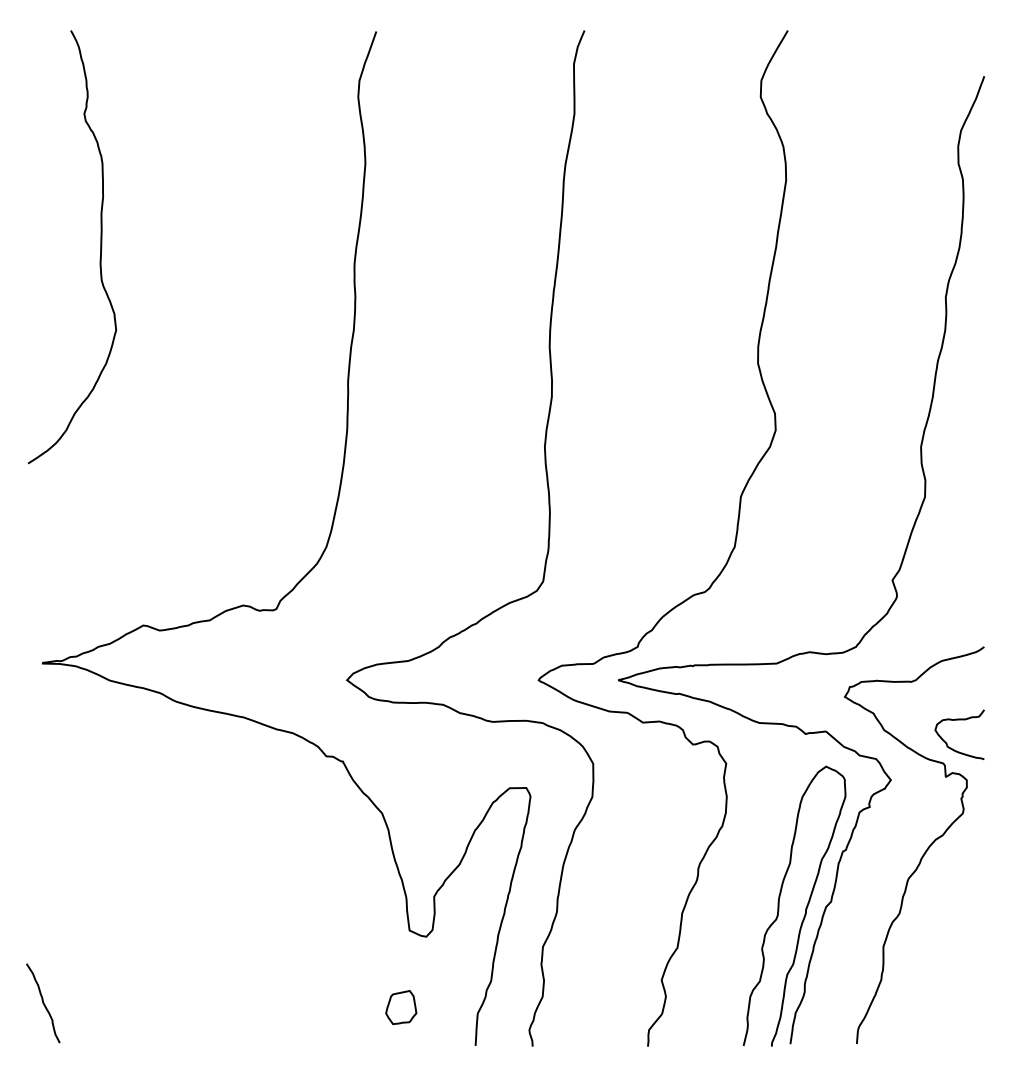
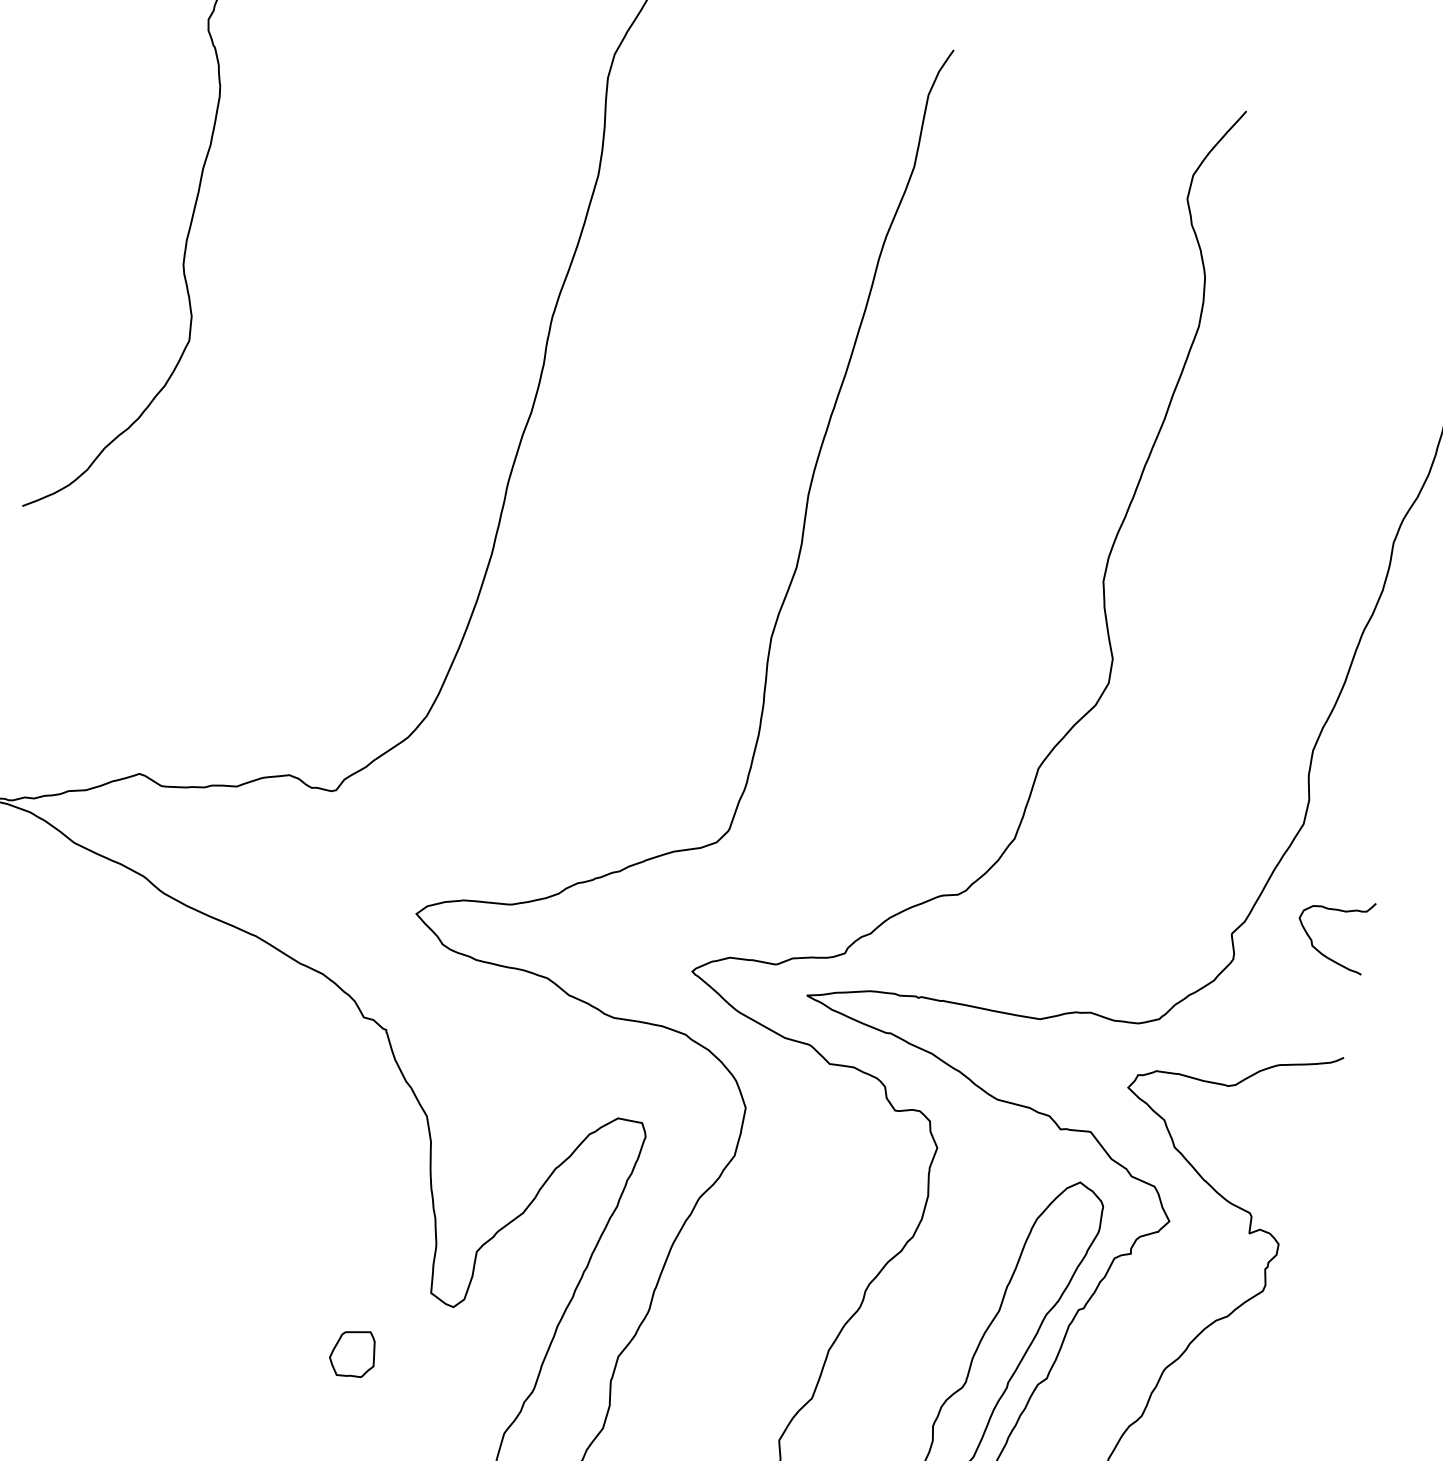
curve: (959, 720) -> (1337, 911), moved
part: (401, 1007) -> (353, 1353), moved

